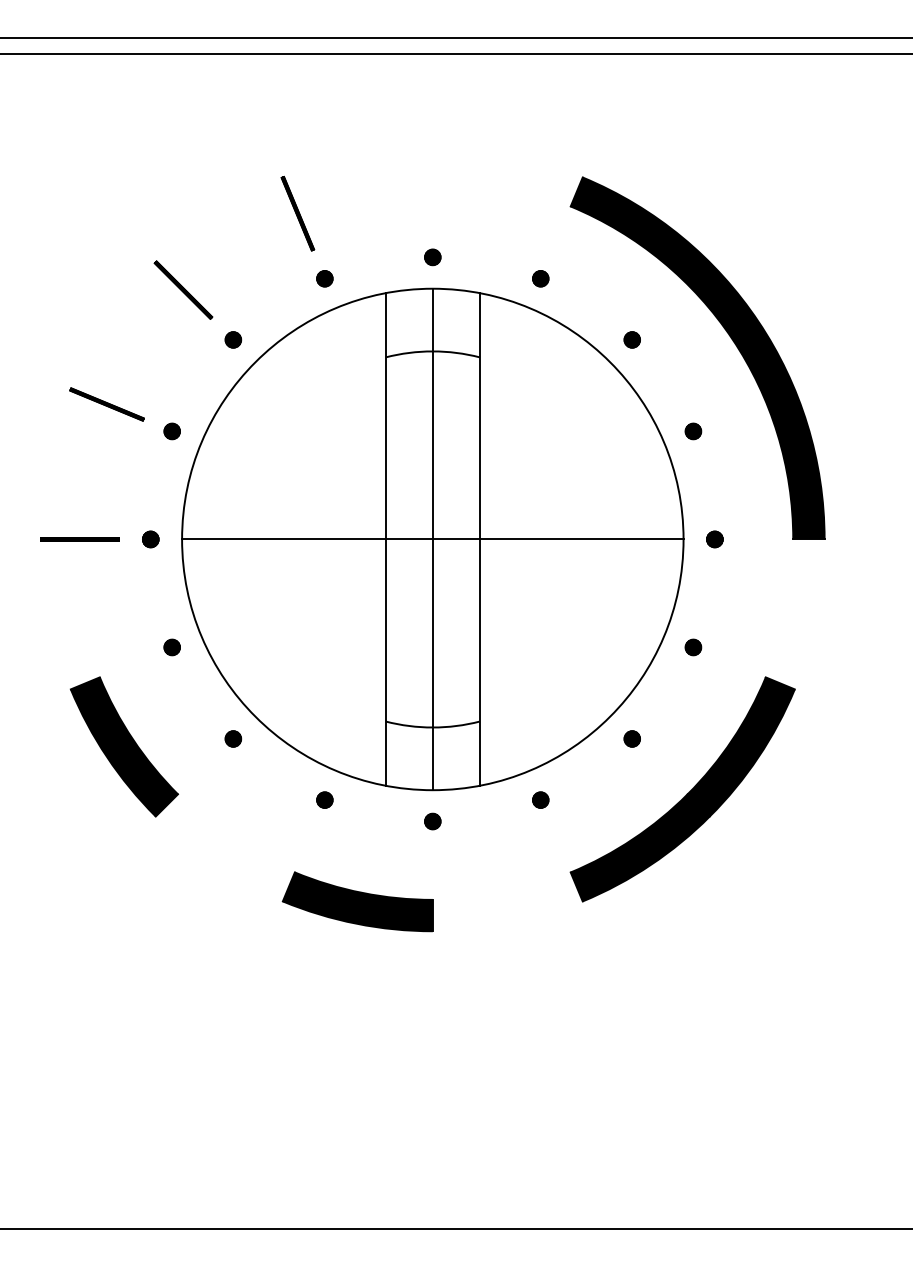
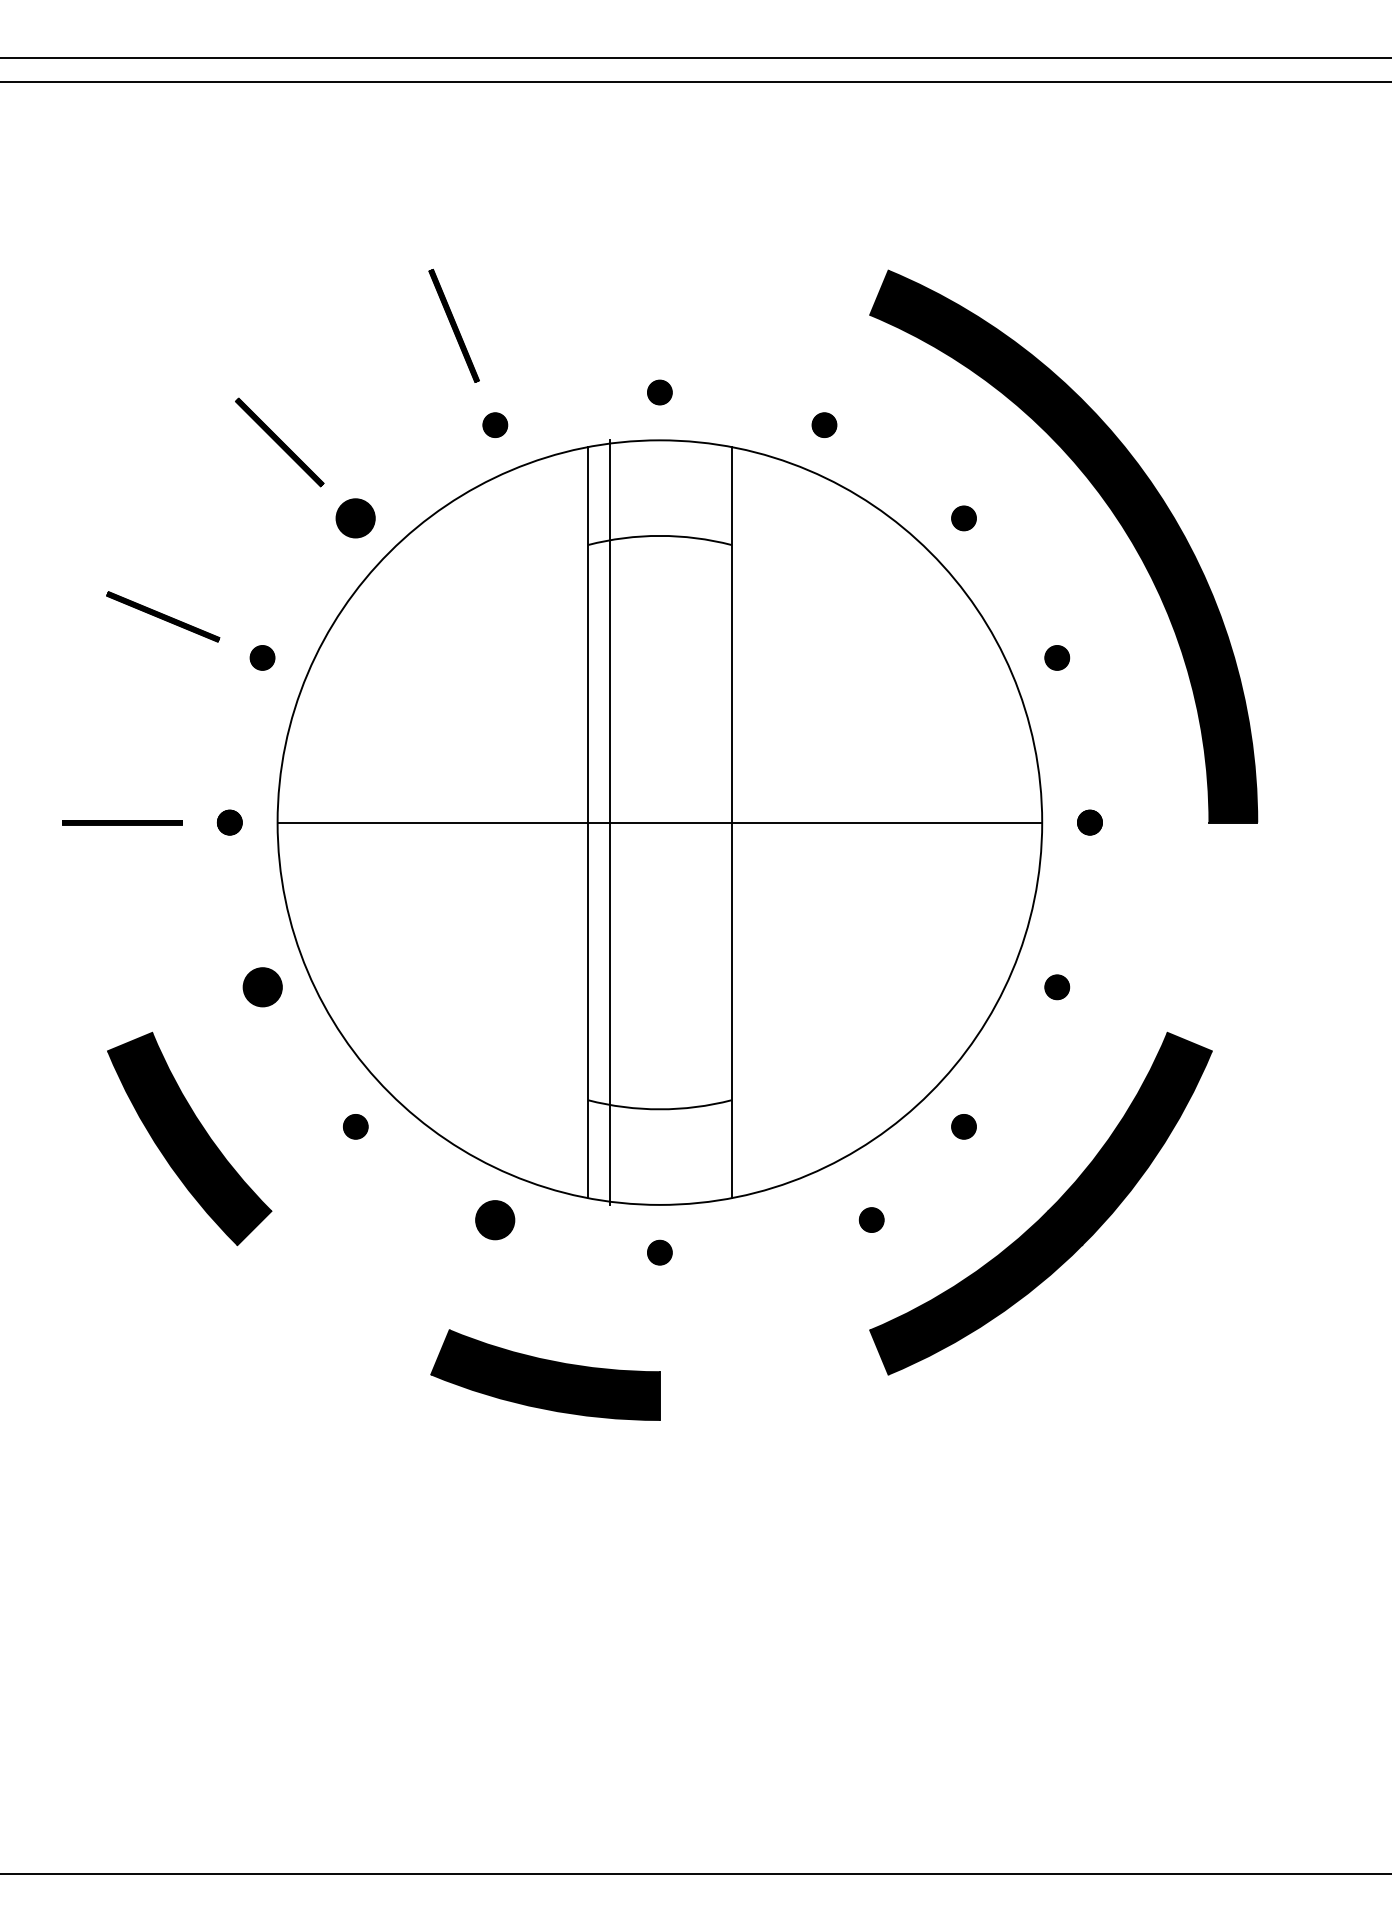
part: (233, 339) -> (355, 517), size x1.6
line: (432, 539) -> (609, 822), moved
part: (171, 647) -> (261, 987), size x1.6
part: (324, 799) -> (494, 1219), size x1.6
part: (540, 799) -> (871, 1219), moved

